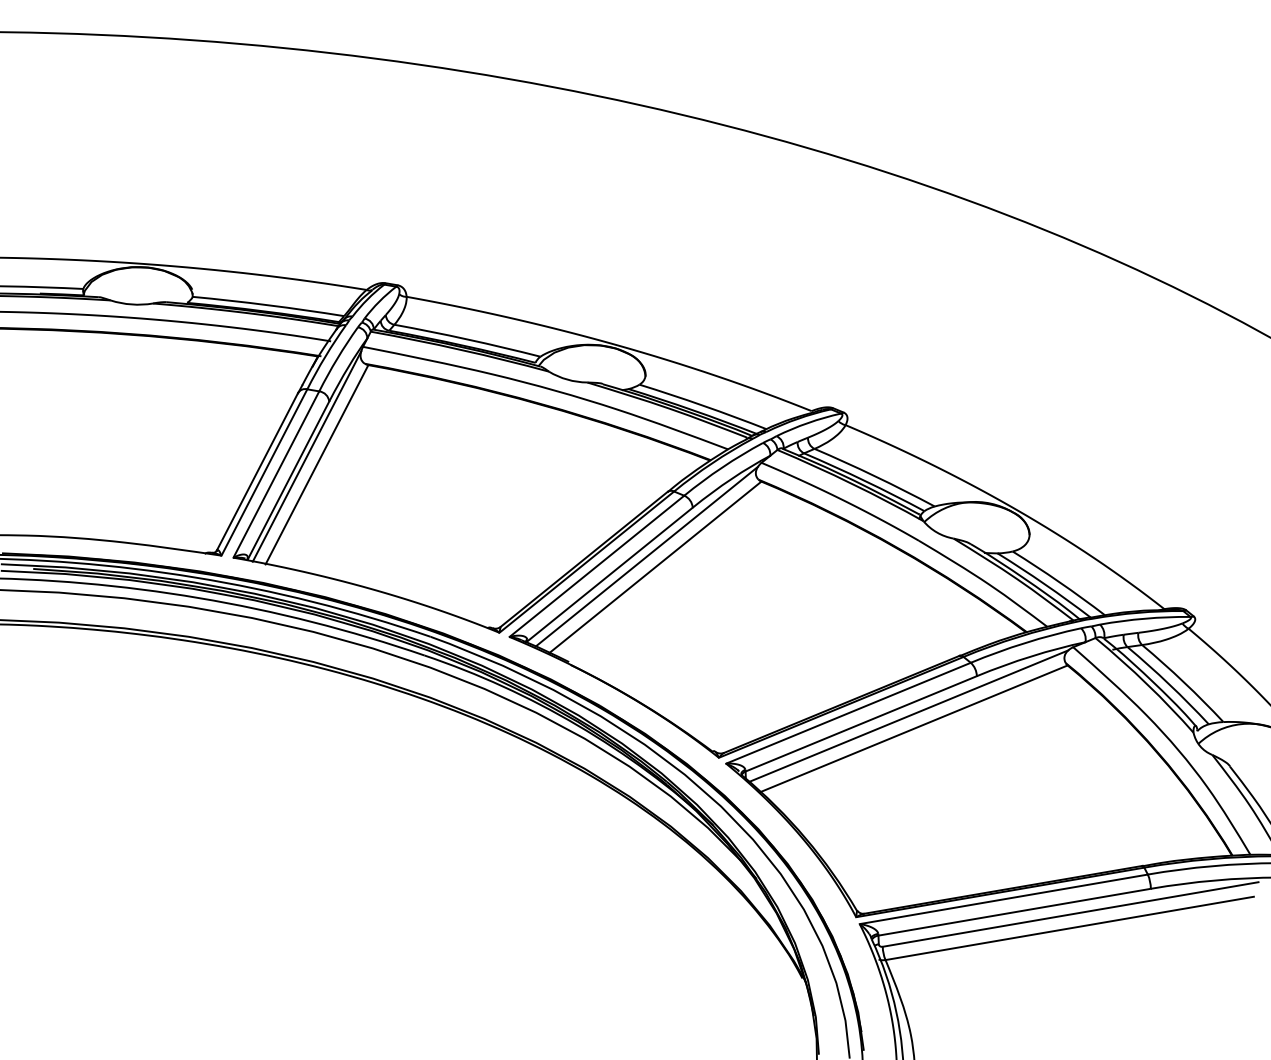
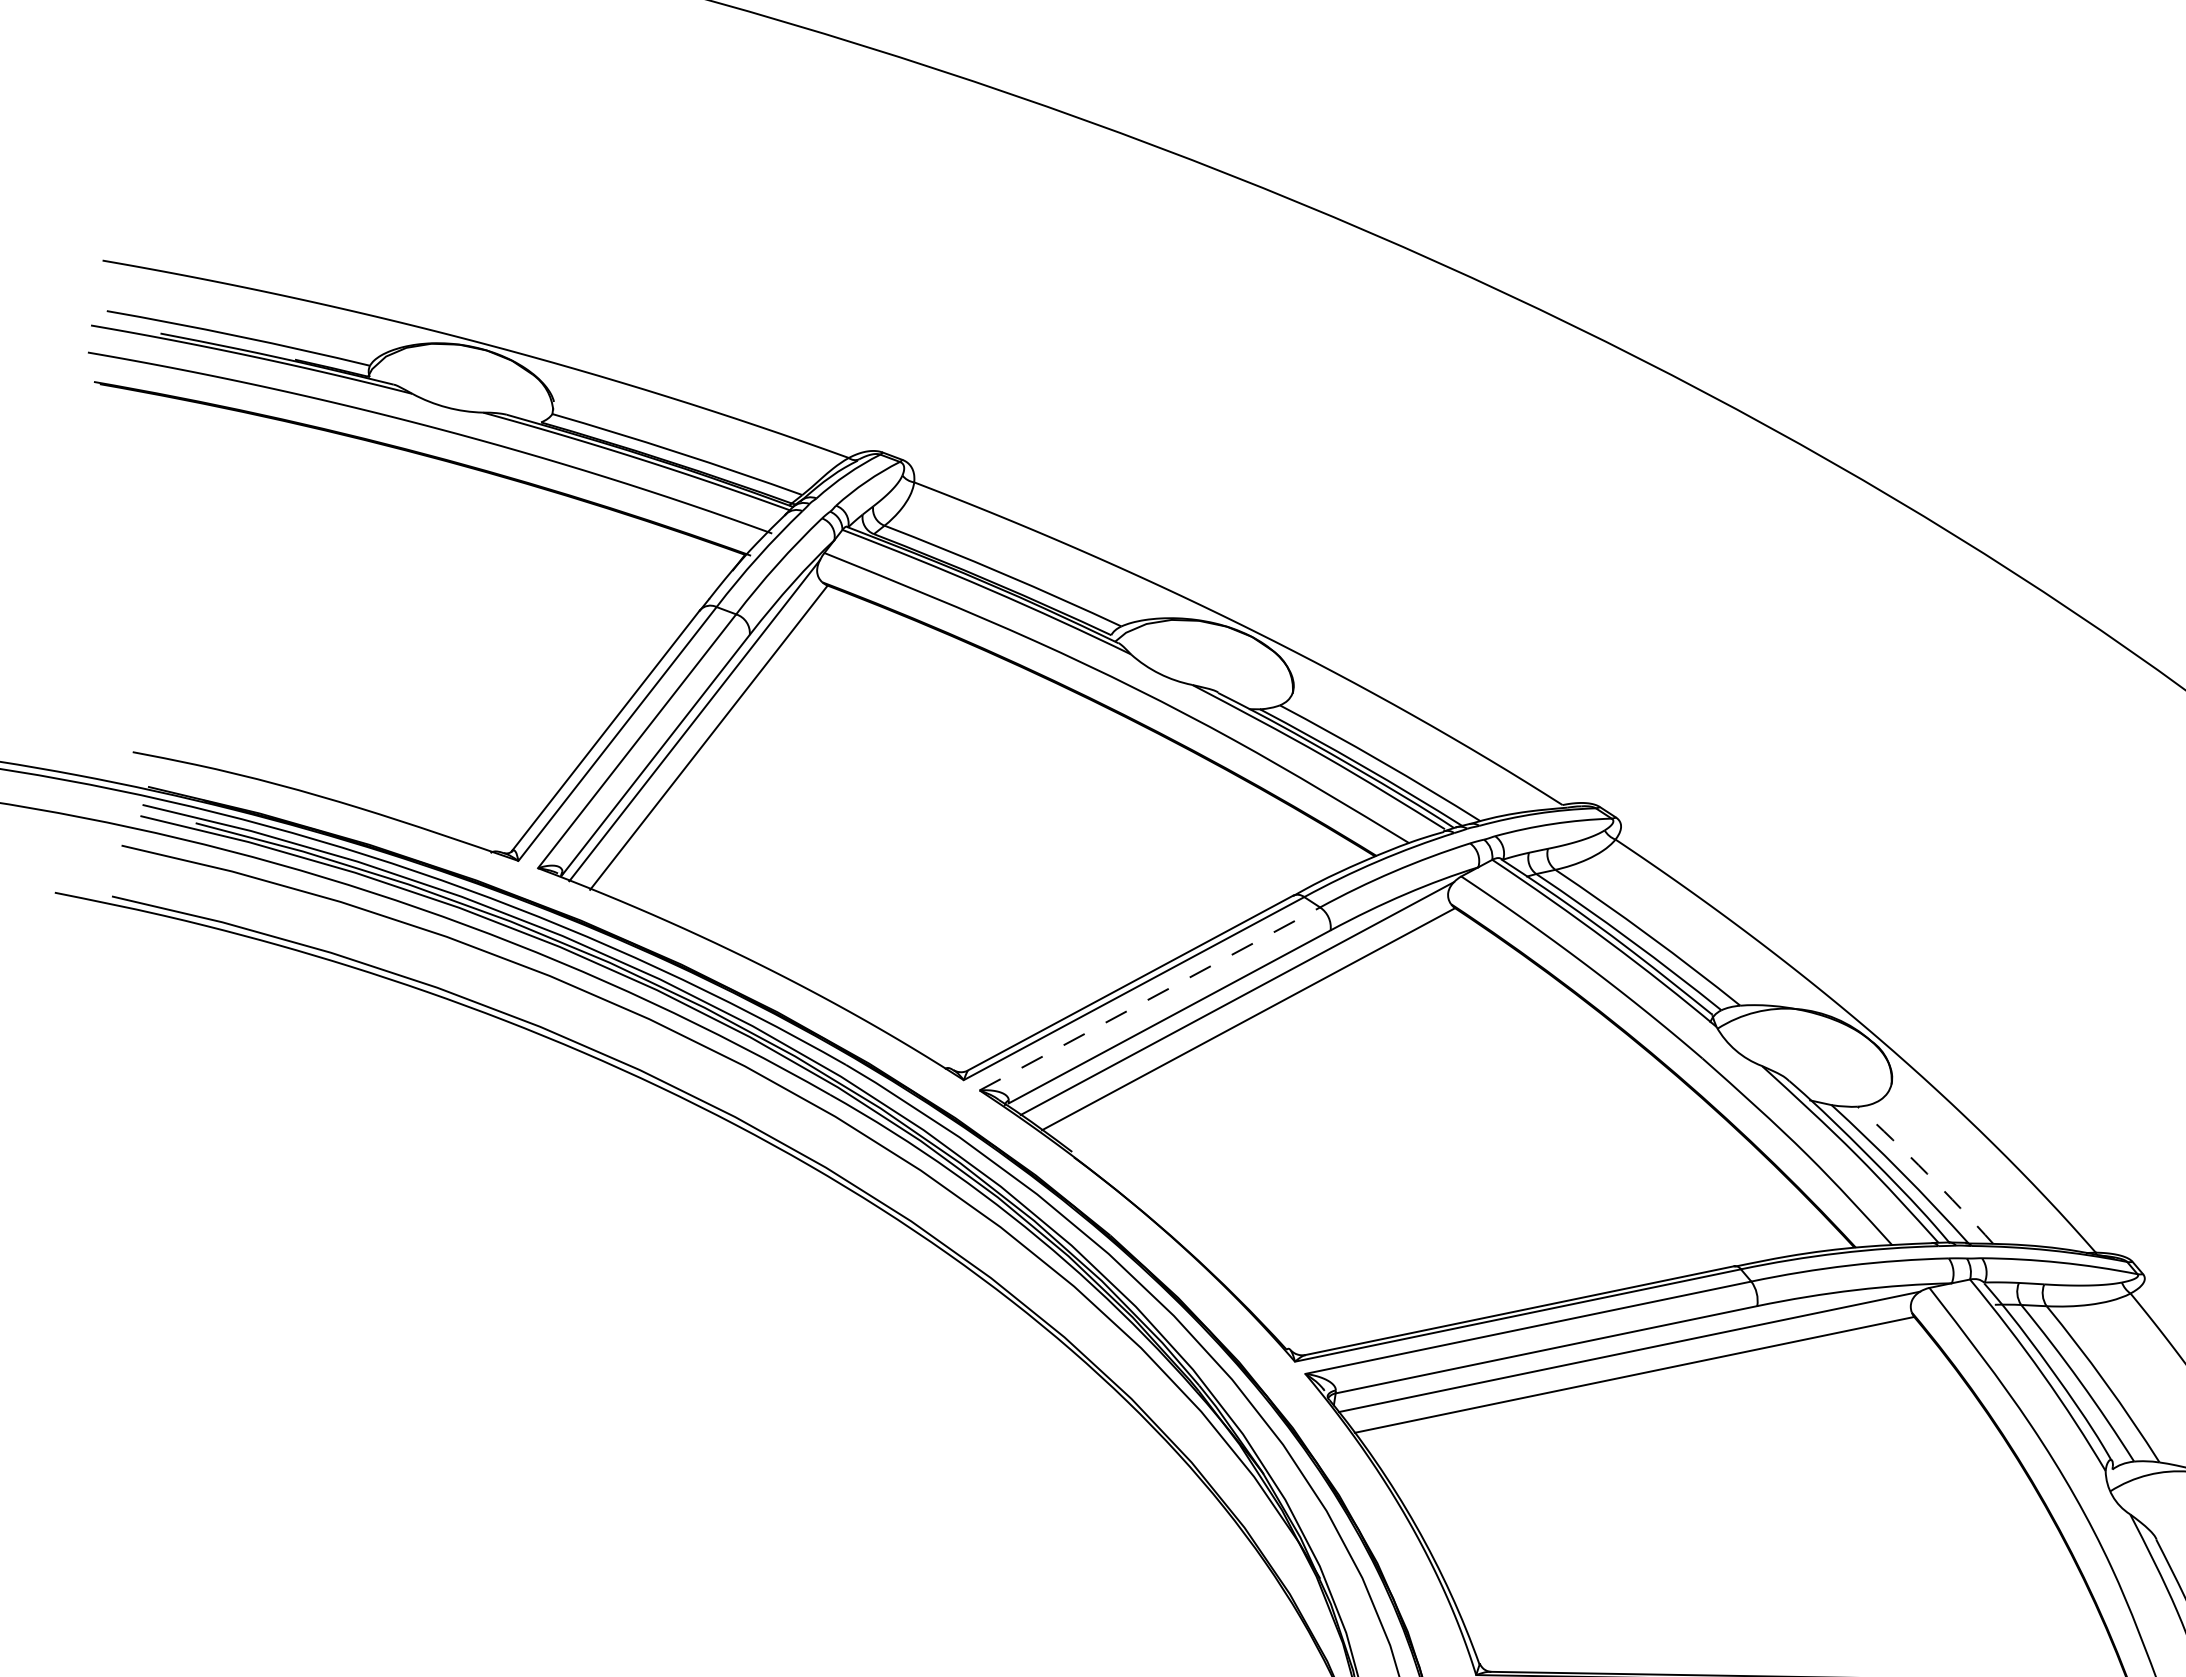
line: (597, 566) -> (1150, 999), solid -> dashed
arc: (1059, 582) -> (1926, 1174), solid -> dashed

